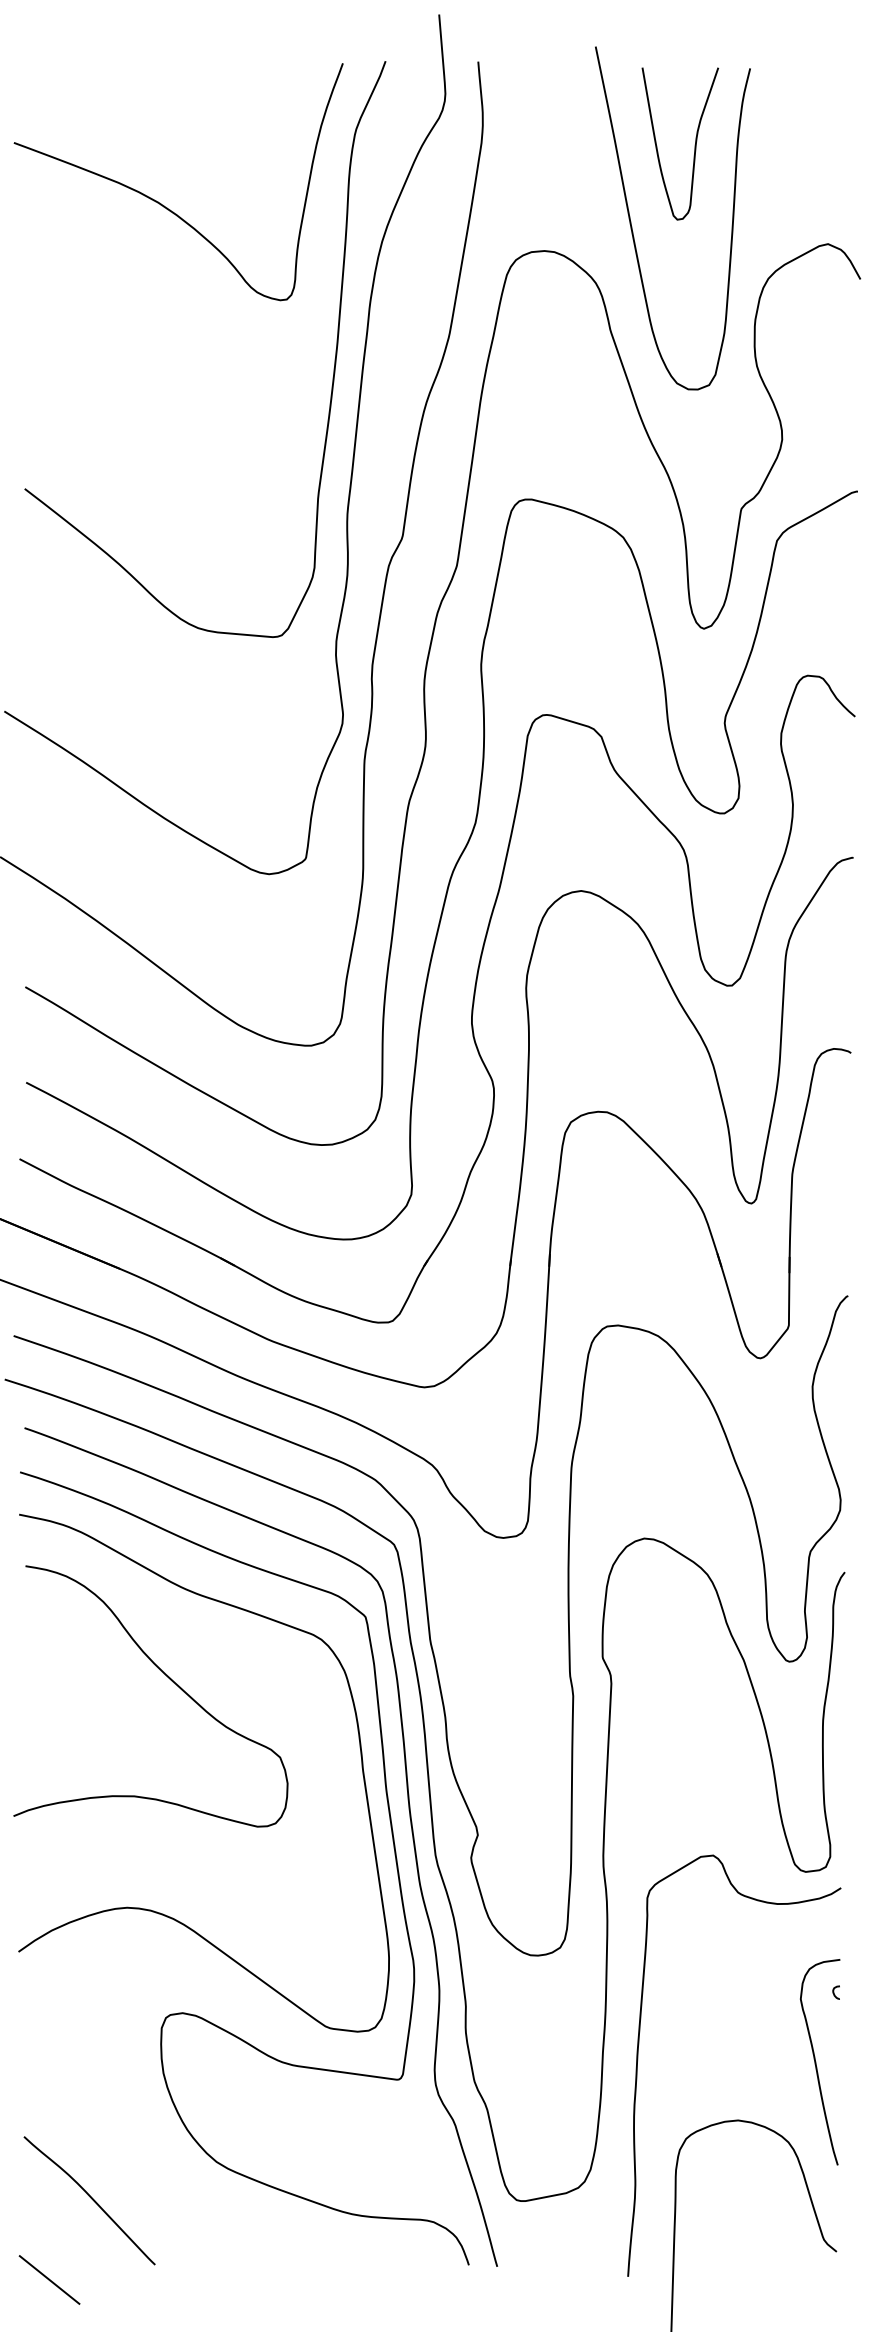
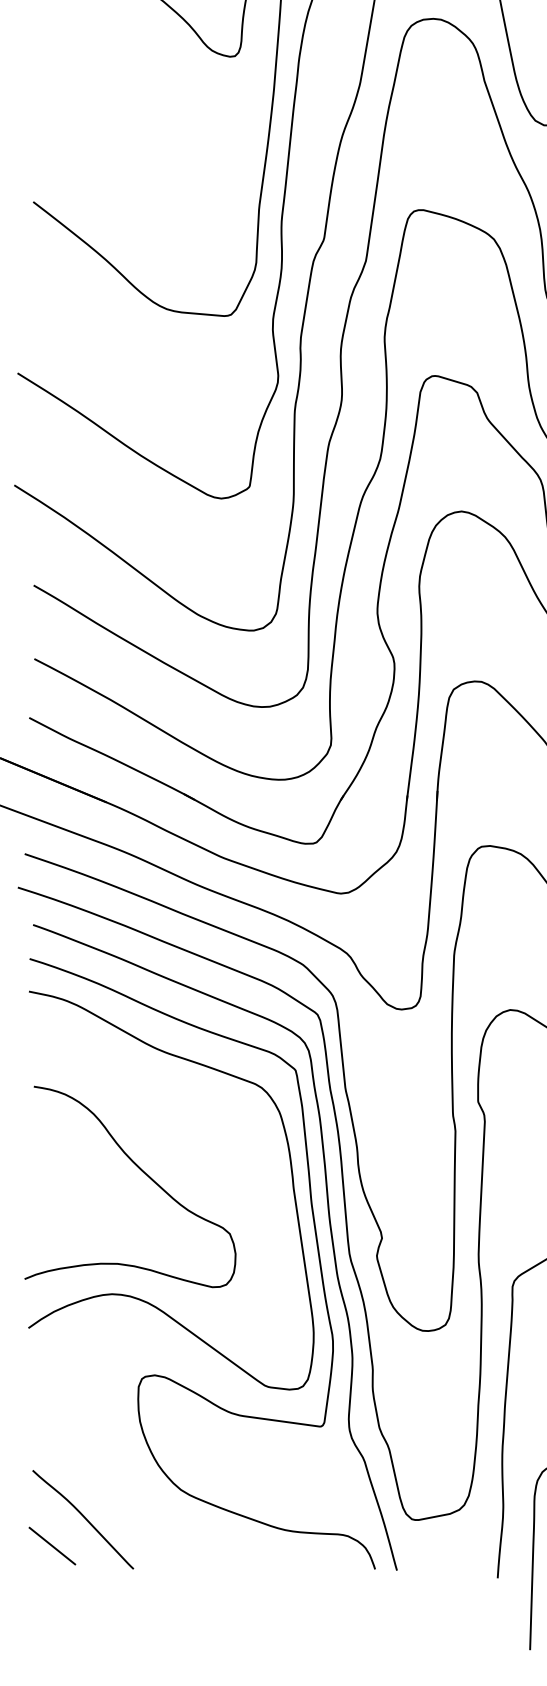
curve: (168, 1678) -> (143, 1173), moved
line: (49, 2279) -> (52, 1545), moved

